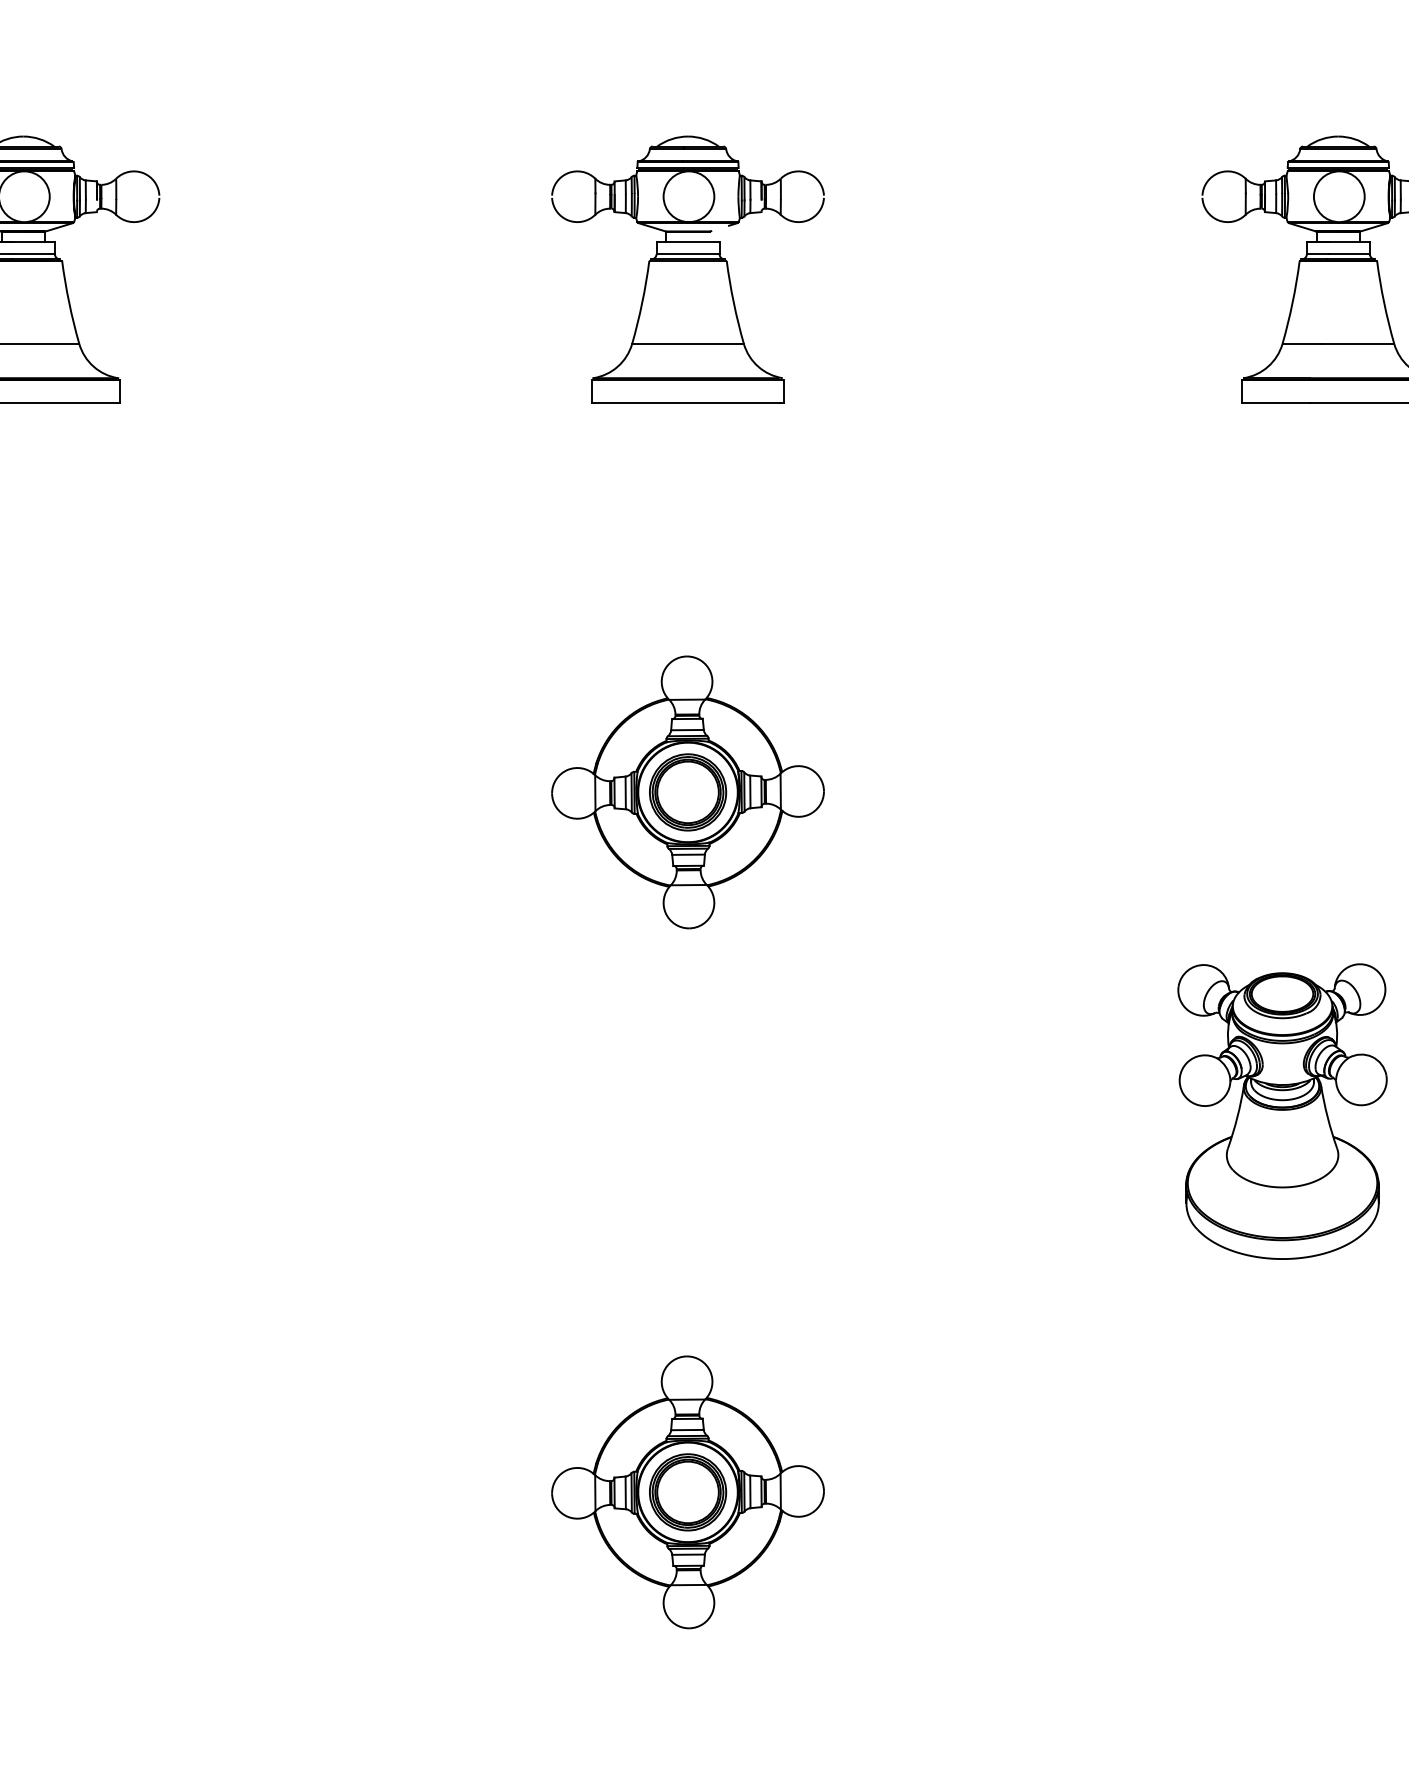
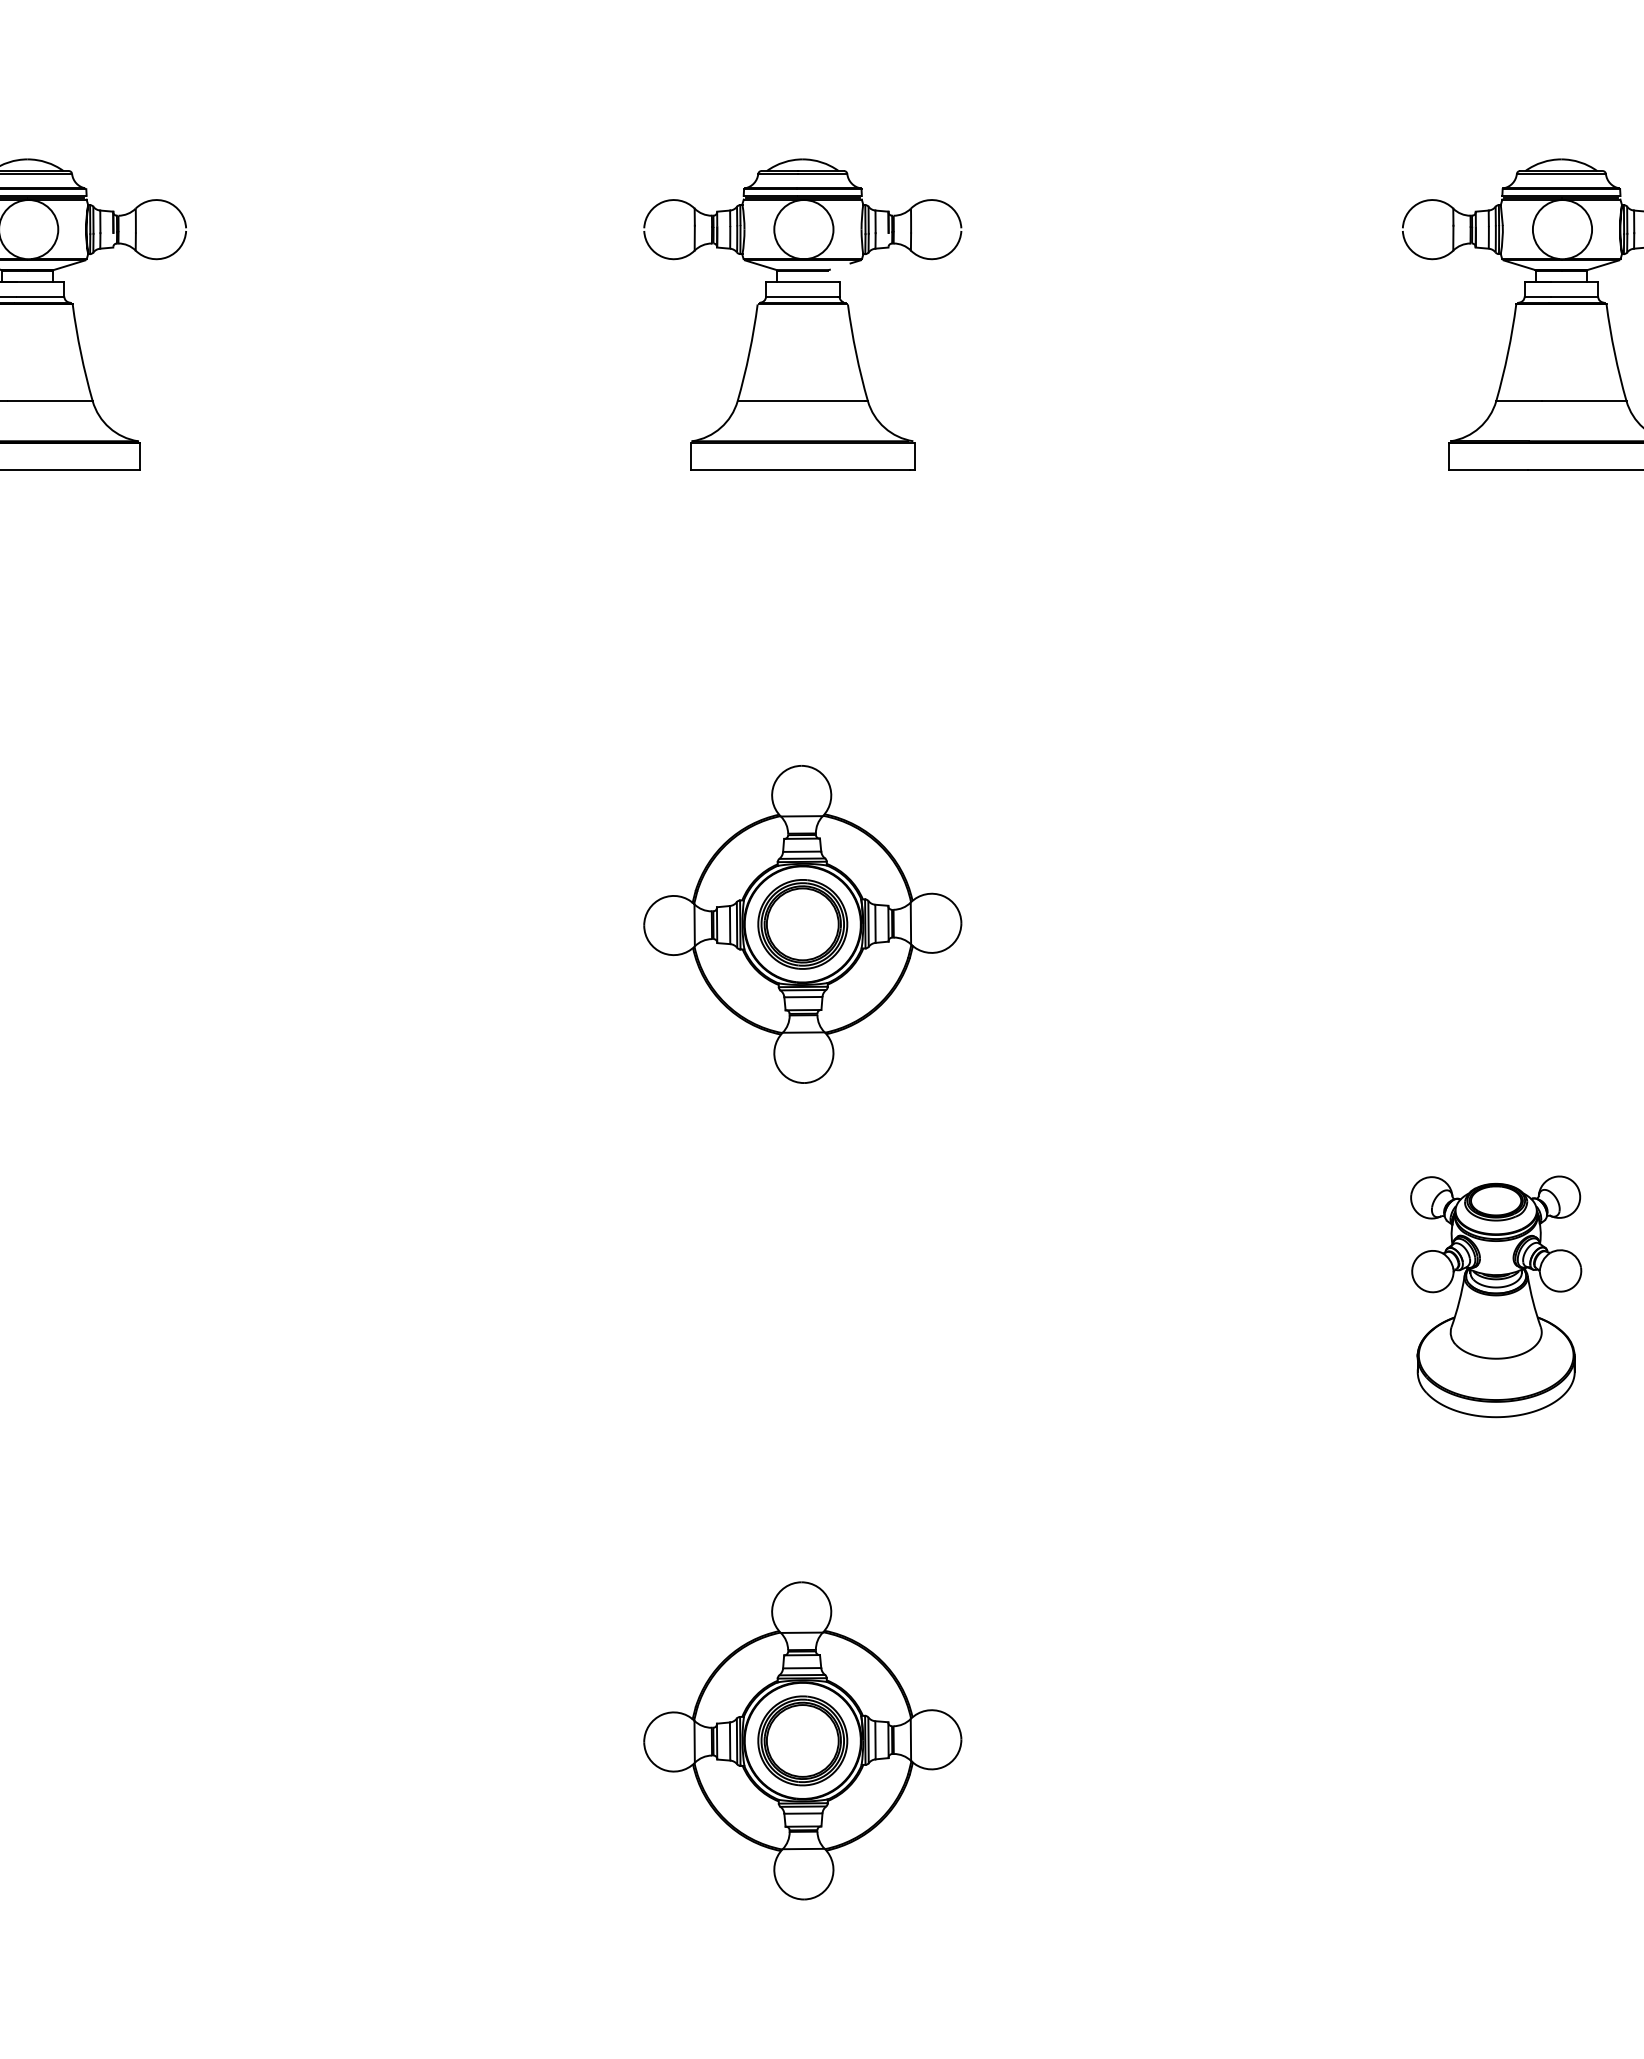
part: (1281, 1111) -> (1495, 1296), size x0.7

